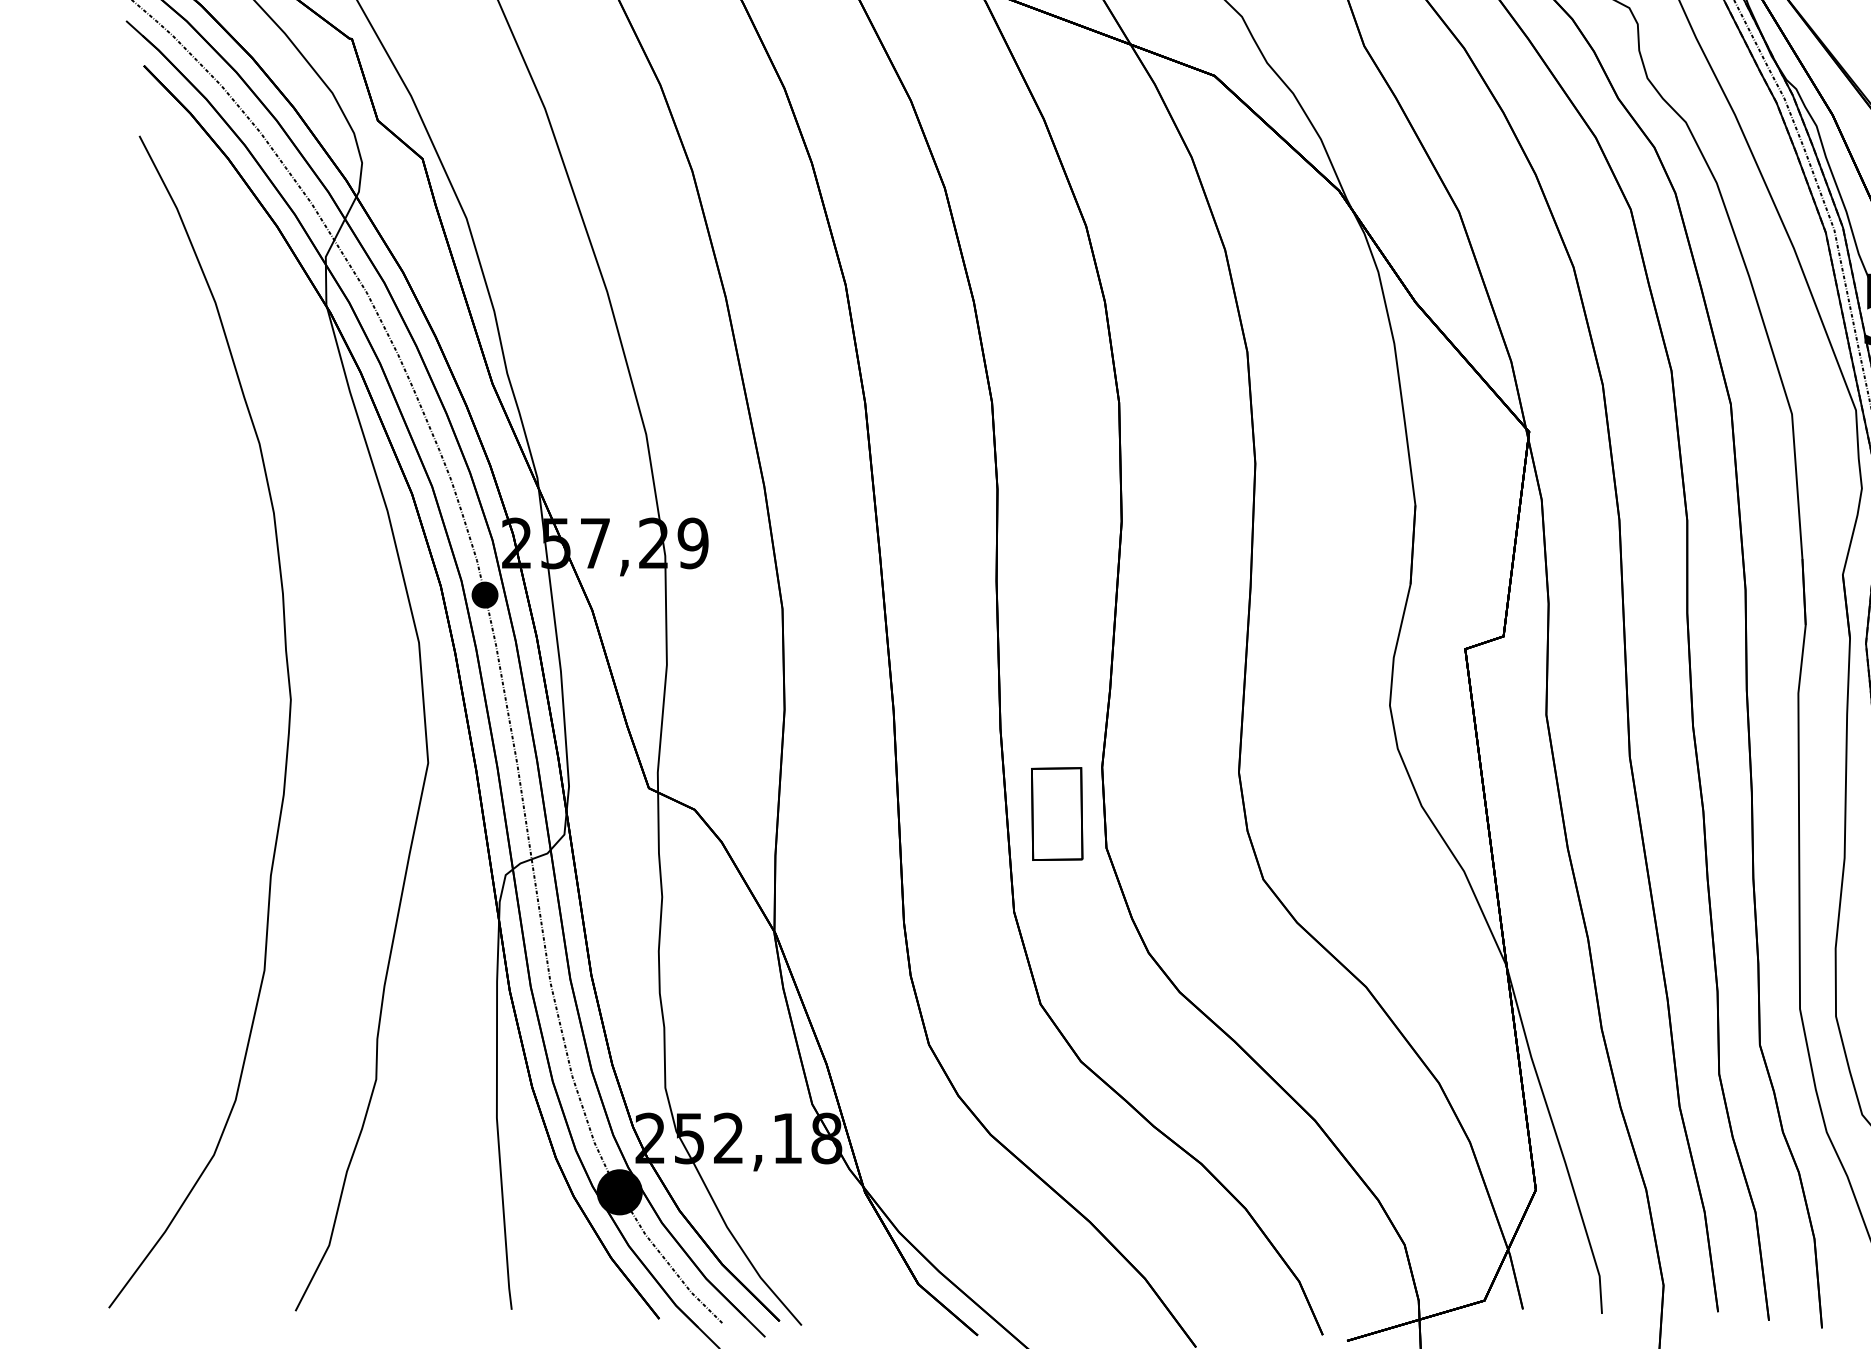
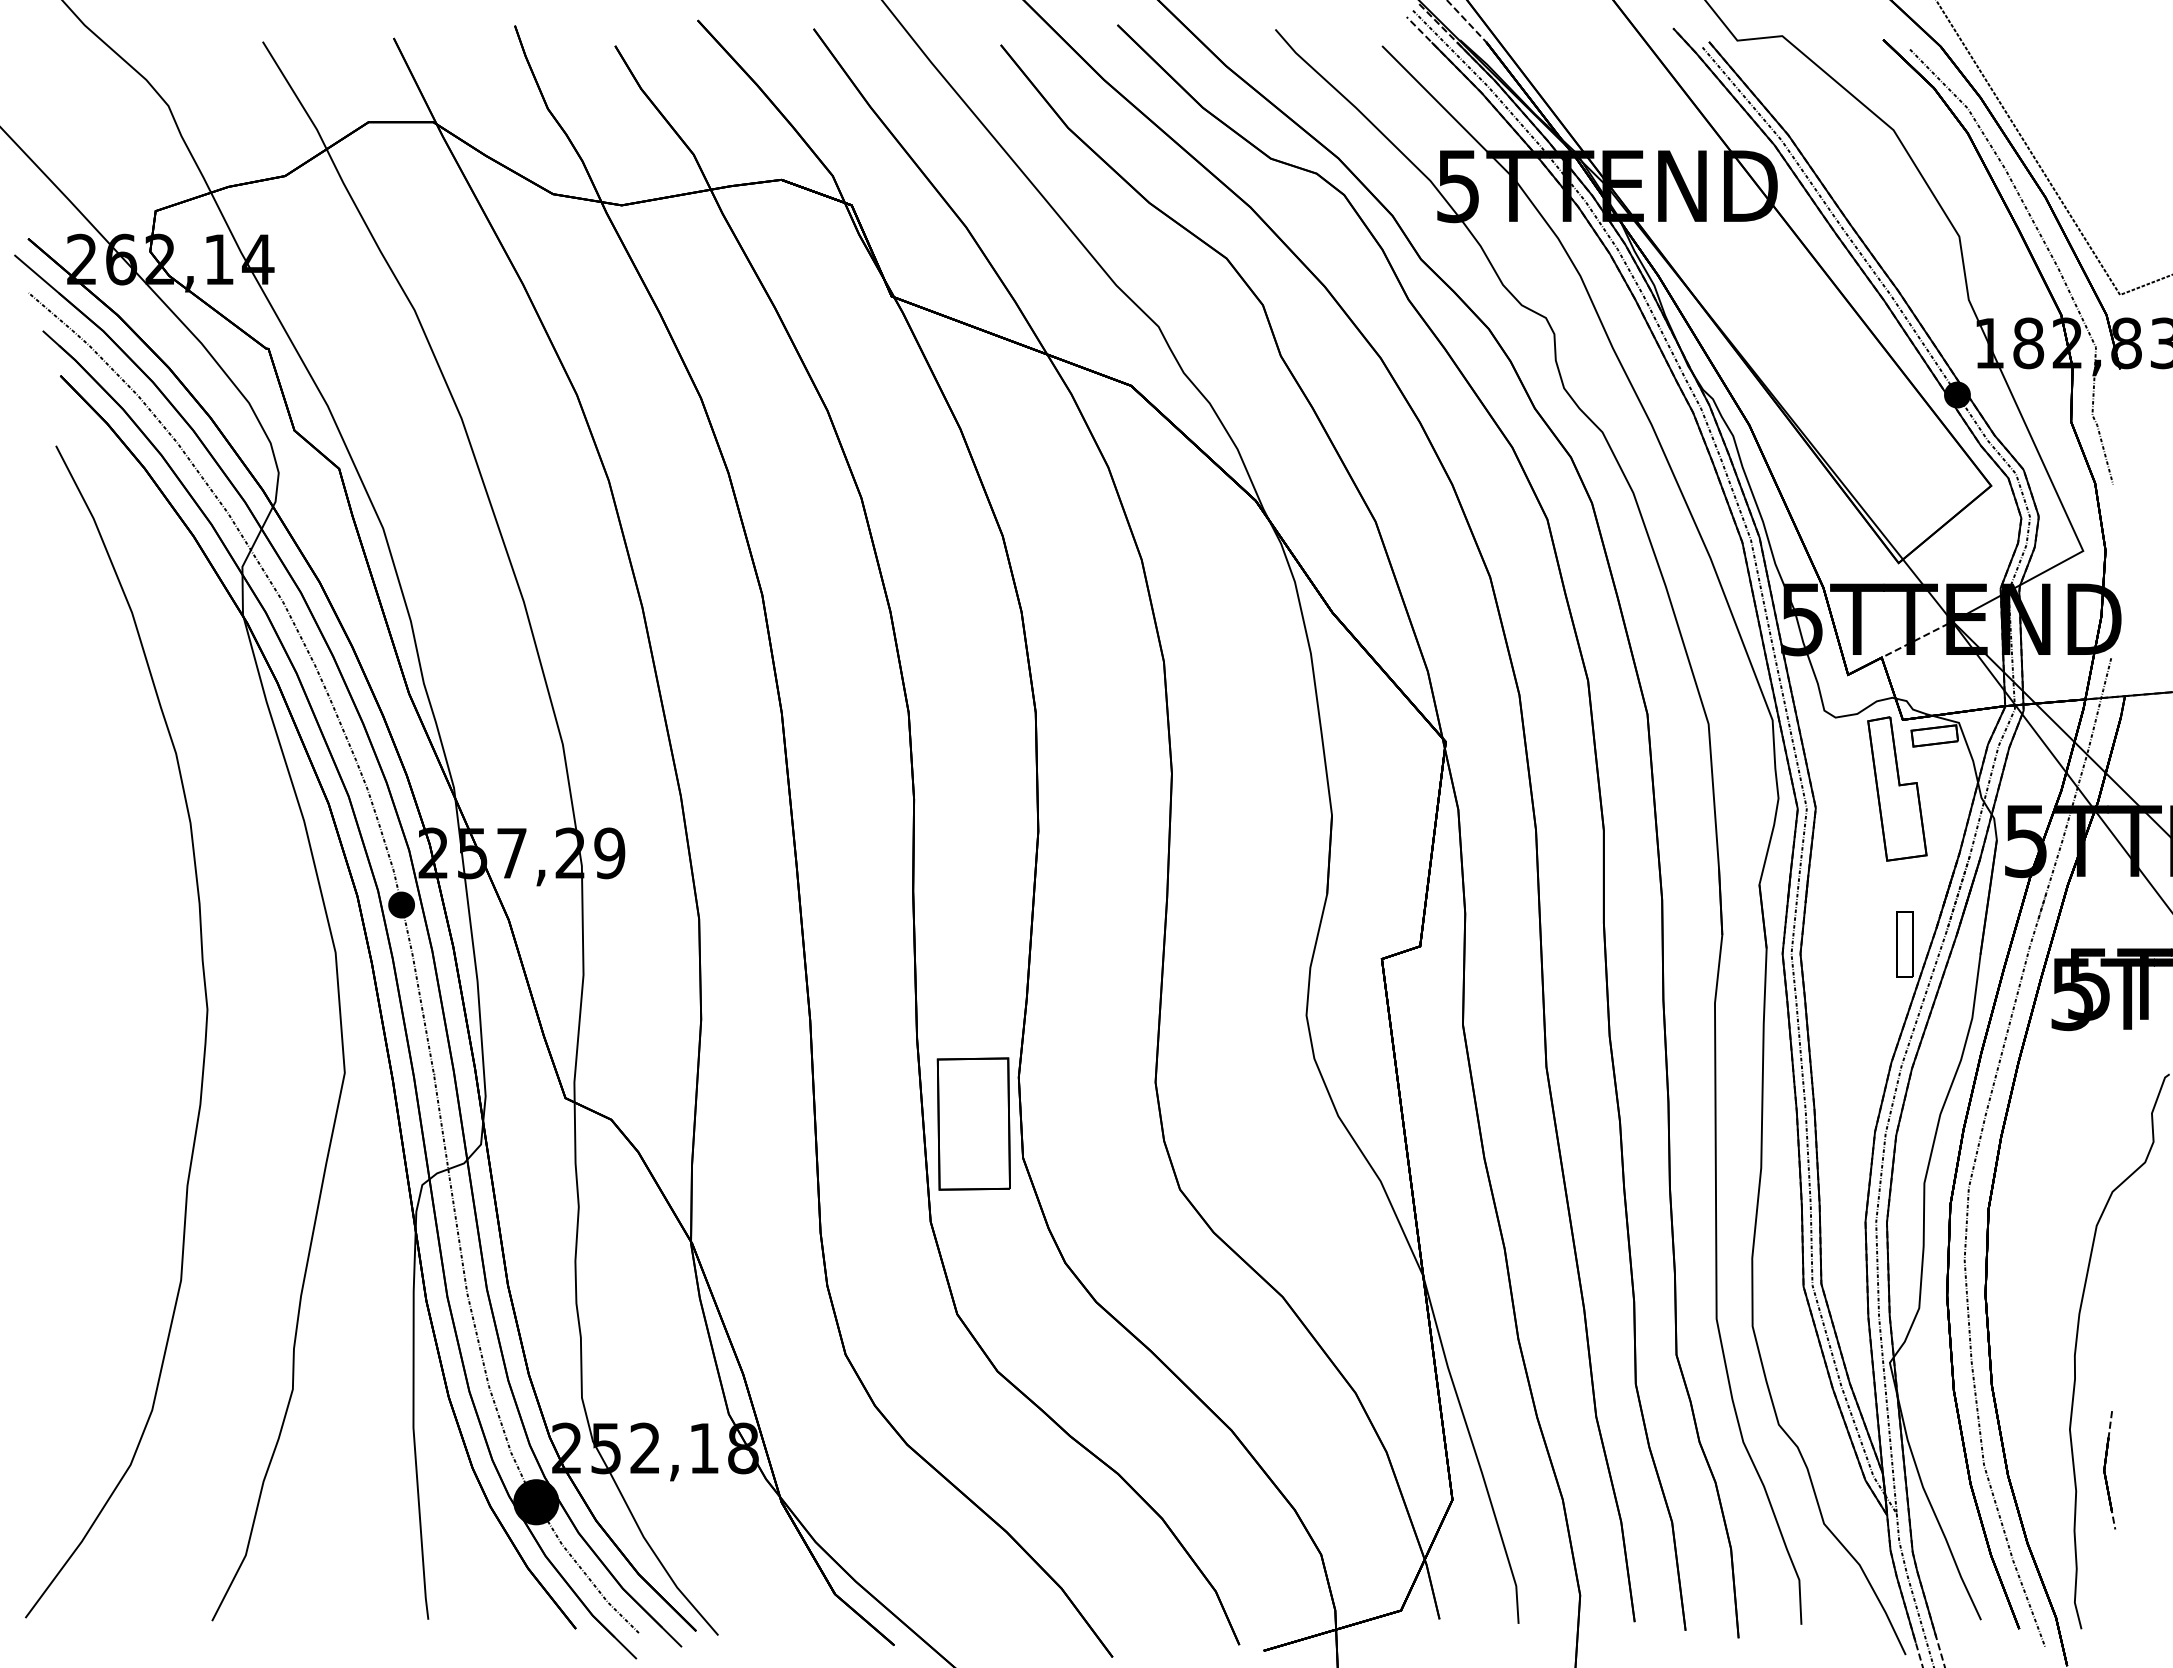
part: (1056, 813) -> (973, 1123), size x1.43

